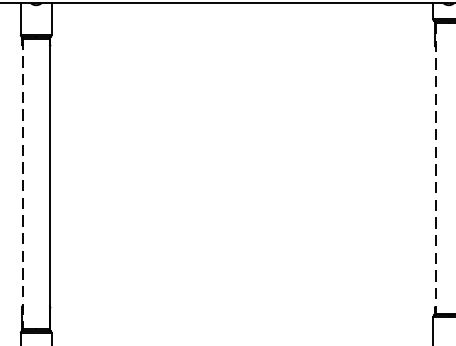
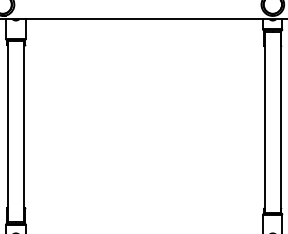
line: (435, 168) -> (264, 122), dashed -> solid
line: (22, 183) -> (7, 131), dashed -> solid

